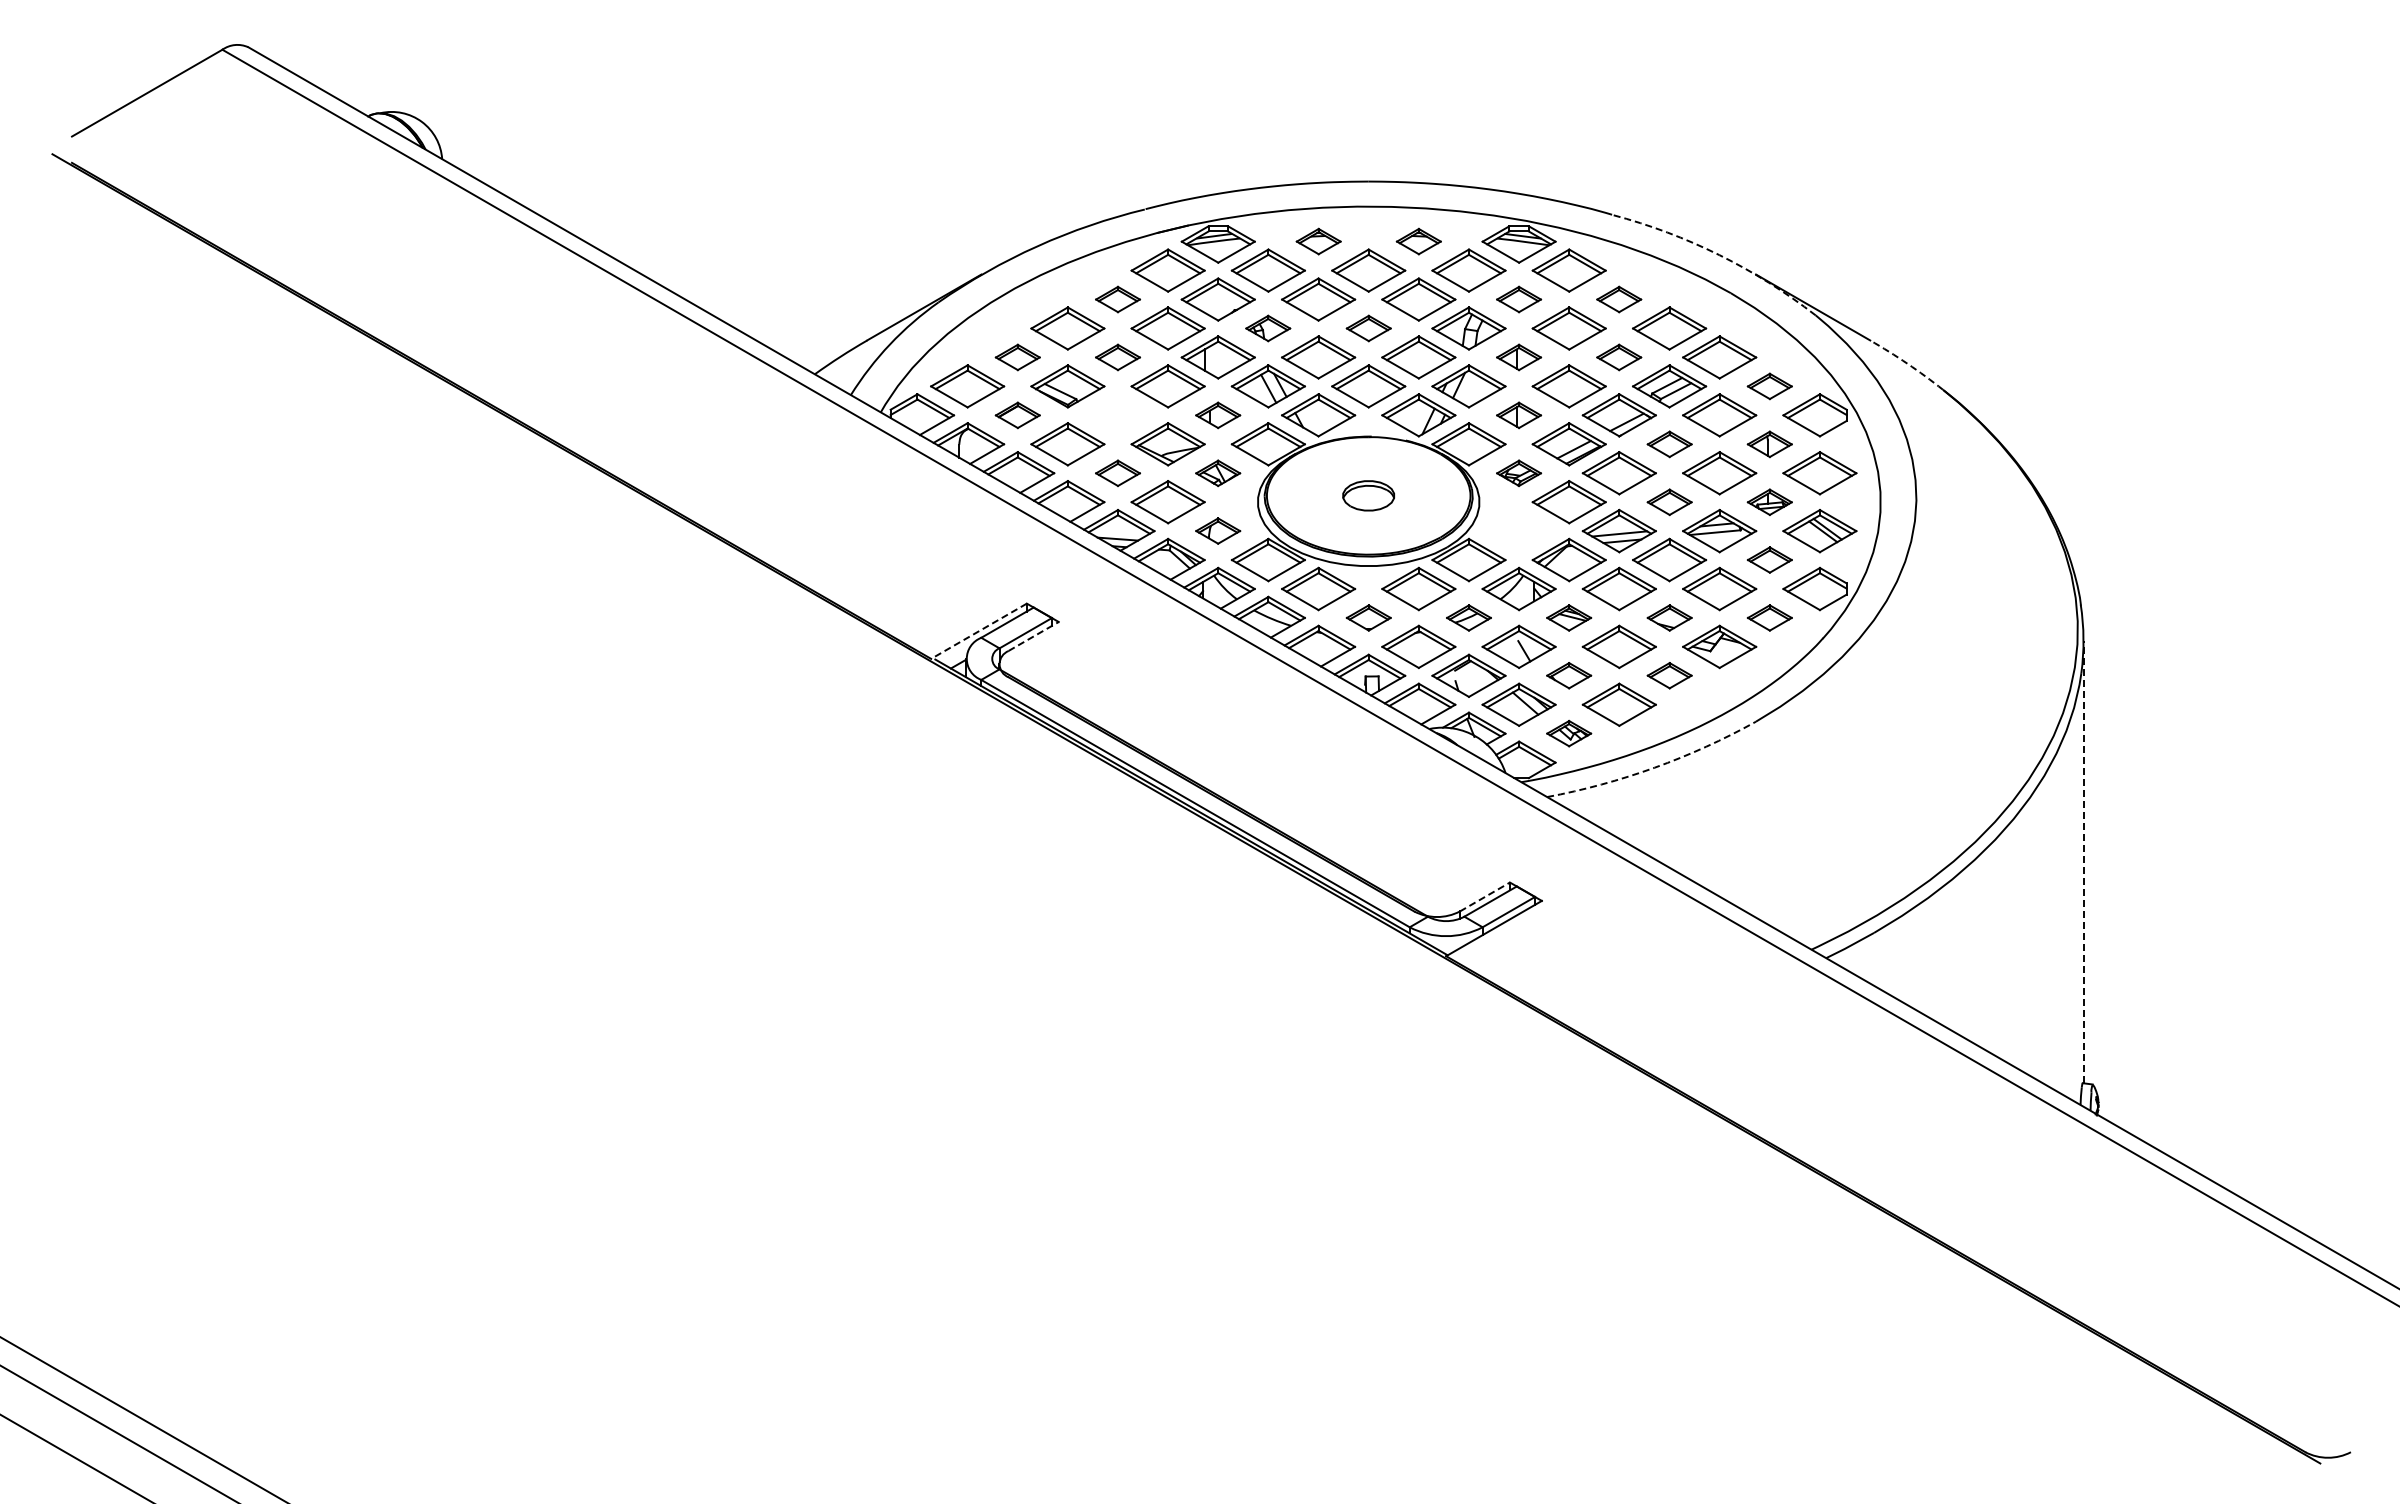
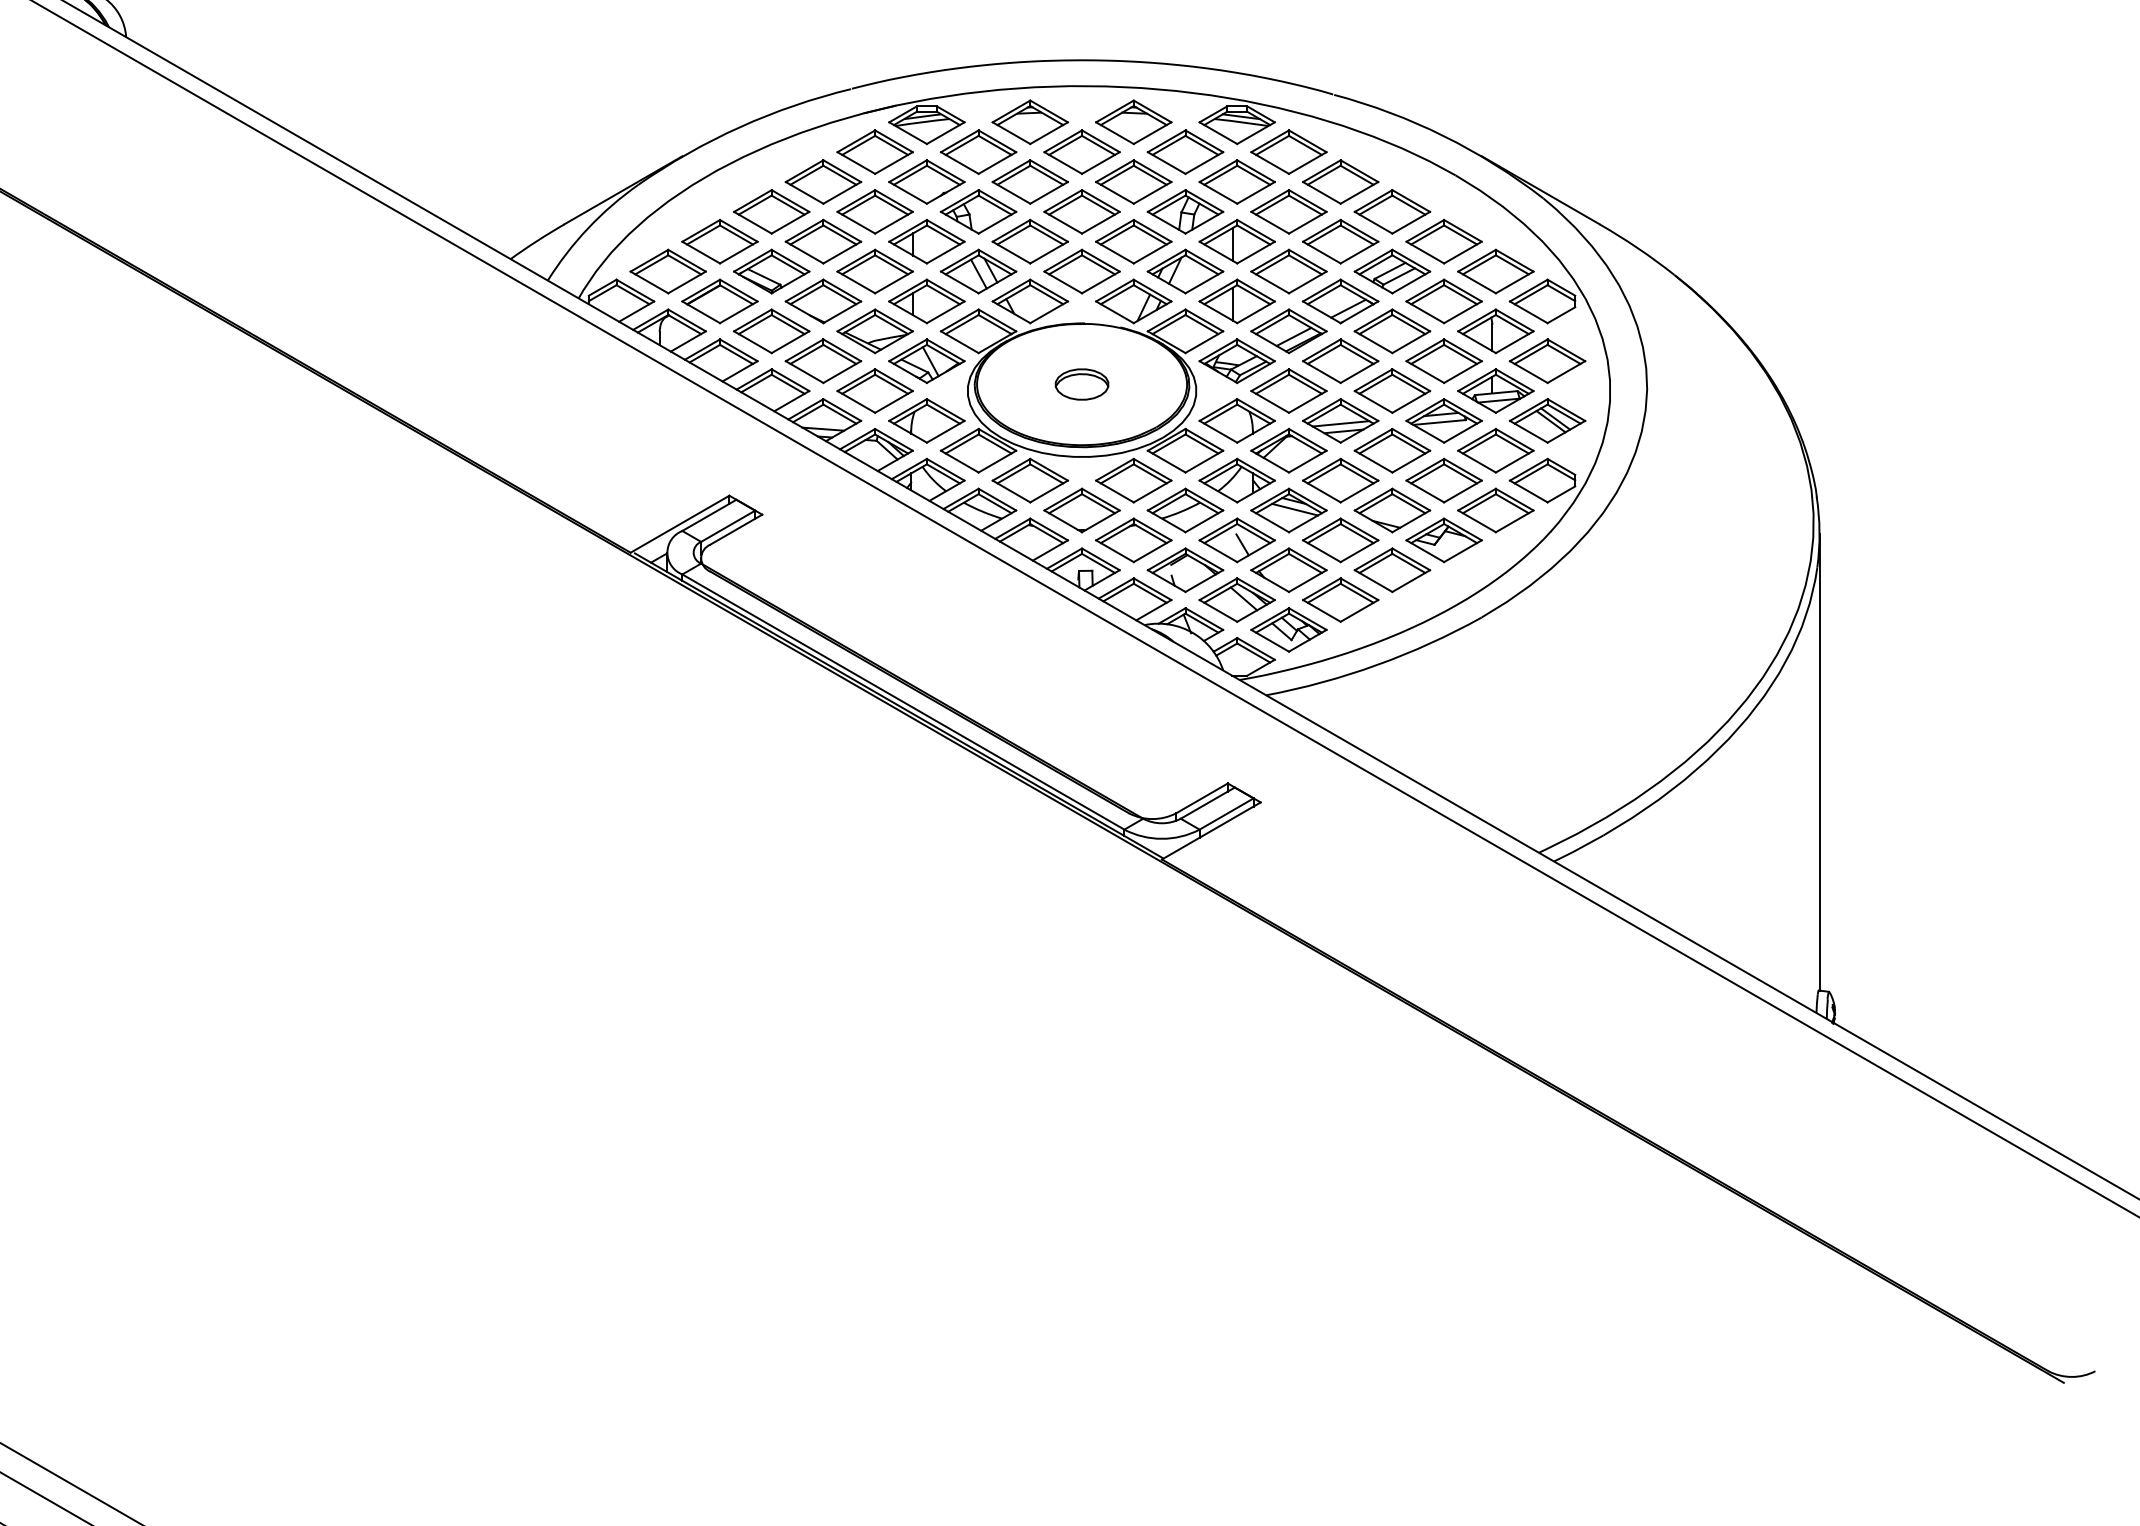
part: (1318, 241) -> (1030, 122), size x1.67
part: (1418, 241) -> (1133, 122), size x1.67
arc: (1719, 255) -> (1443, 136), dashed -> solid
part: (1117, 299) -> (822, 181), size x1.67
part: (1518, 299) -> (1236, 181), size x1.67
part: (1618, 299) -> (1339, 181), size x1.67
part: (1267, 328) -> (977, 211), size x1.67
part: (1368, 328) -> (1081, 211), size x1.67
part: (1017, 357) -> (719, 241), size x1.67
part: (1117, 357) -> (822, 241), size x1.67
part: (1518, 357) -> (1236, 241), size x1.67
part: (1618, 357) -> (1339, 241), size x1.67
arc: (1907, 363) -> (1637, 247), dashed -> solid
part: (1769, 386) -> (1495, 271), size x1.67
part: (1017, 415) -> (719, 301), size x1.67
part: (1117, 415) -> (822, 301), added
part: (1217, 415) -> (926, 301), size x1.67
part: (1518, 415) -> (1236, 301), size x1.67
part: (1669, 444) -> (1392, 331), size x1.67
part: (1769, 444) -> (1495, 331), size x1.67
part: (1117, 473) -> (822, 361), size x1.67
part: (1217, 473) -> (926, 361), size x1.67
part: (1518, 473) -> (1236, 361), size x1.67
part: (1669, 502) -> (1392, 391), size x1.67
part: (1769, 502) -> (1495, 391), size x1.67
part: (1217, 530) -> (926, 420), size x1.67
part: (1518, 531) -> (1236, 421), added
part: (1769, 559) -> (1495, 450), size x1.67
part: (1368, 617) -> (1081, 510), size x1.67
part: (1468, 617) -> (1185, 510), size x1.67
part: (1568, 617) -> (1288, 510), size x1.67
part: (1669, 617) -> (1392, 510), size x1.67
part: (1769, 617) -> (1495, 510), size x1.67
line: (978, 631) -> (679, 524), dashed -> solid
line: (1033, 636) -> (736, 529), dashed -> solid
part: (1568, 675) -> (1288, 569), size x1.67
part: (1669, 675) -> (1392, 569), size x1.67
part: (1568, 733) -> (1288, 629), size x1.67
arc: (1654, 767) -> (1376, 664), dashed -> solid
line: (2083, 861) -> (1819, 761), dashed -> solid
line: (1484, 897) -> (1201, 798), dashed -> solid

